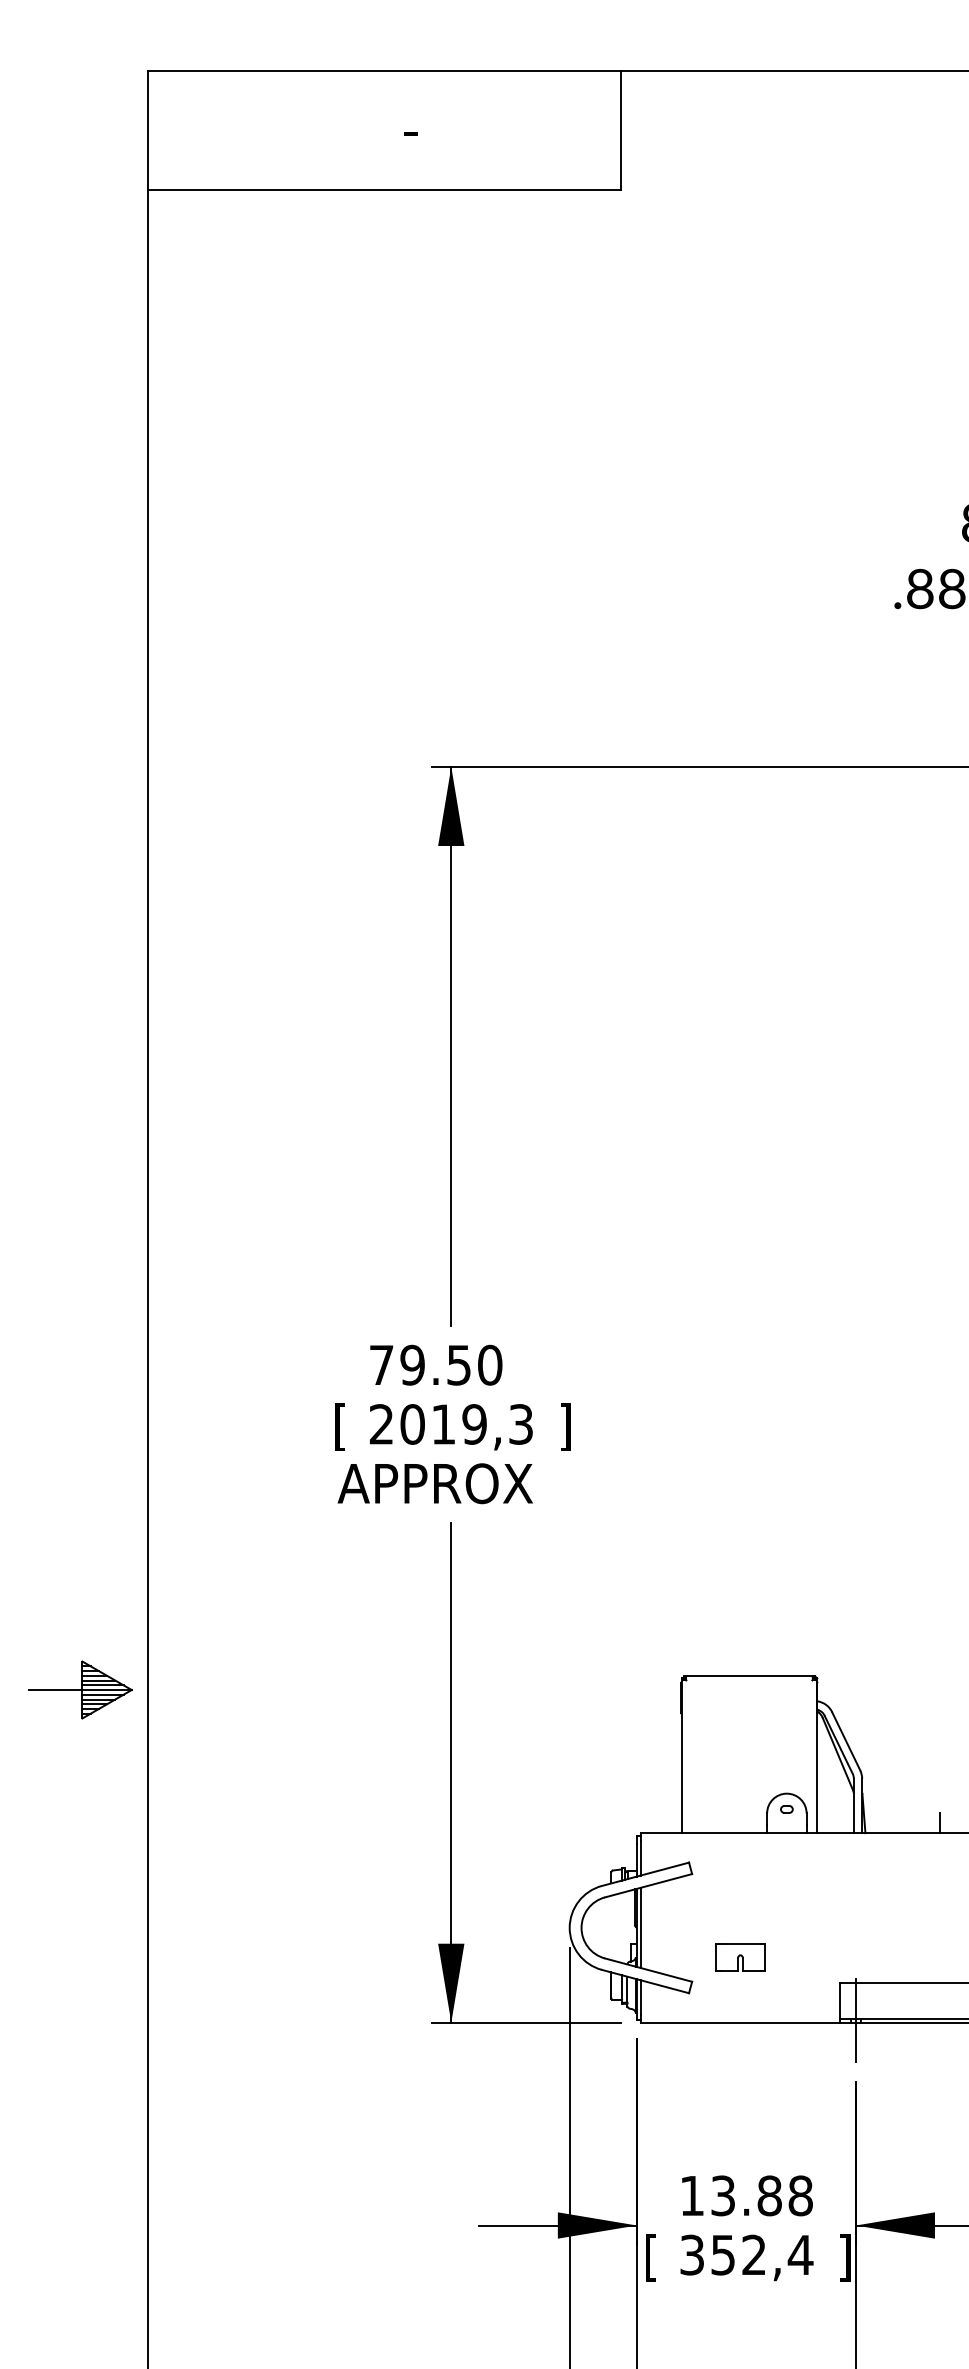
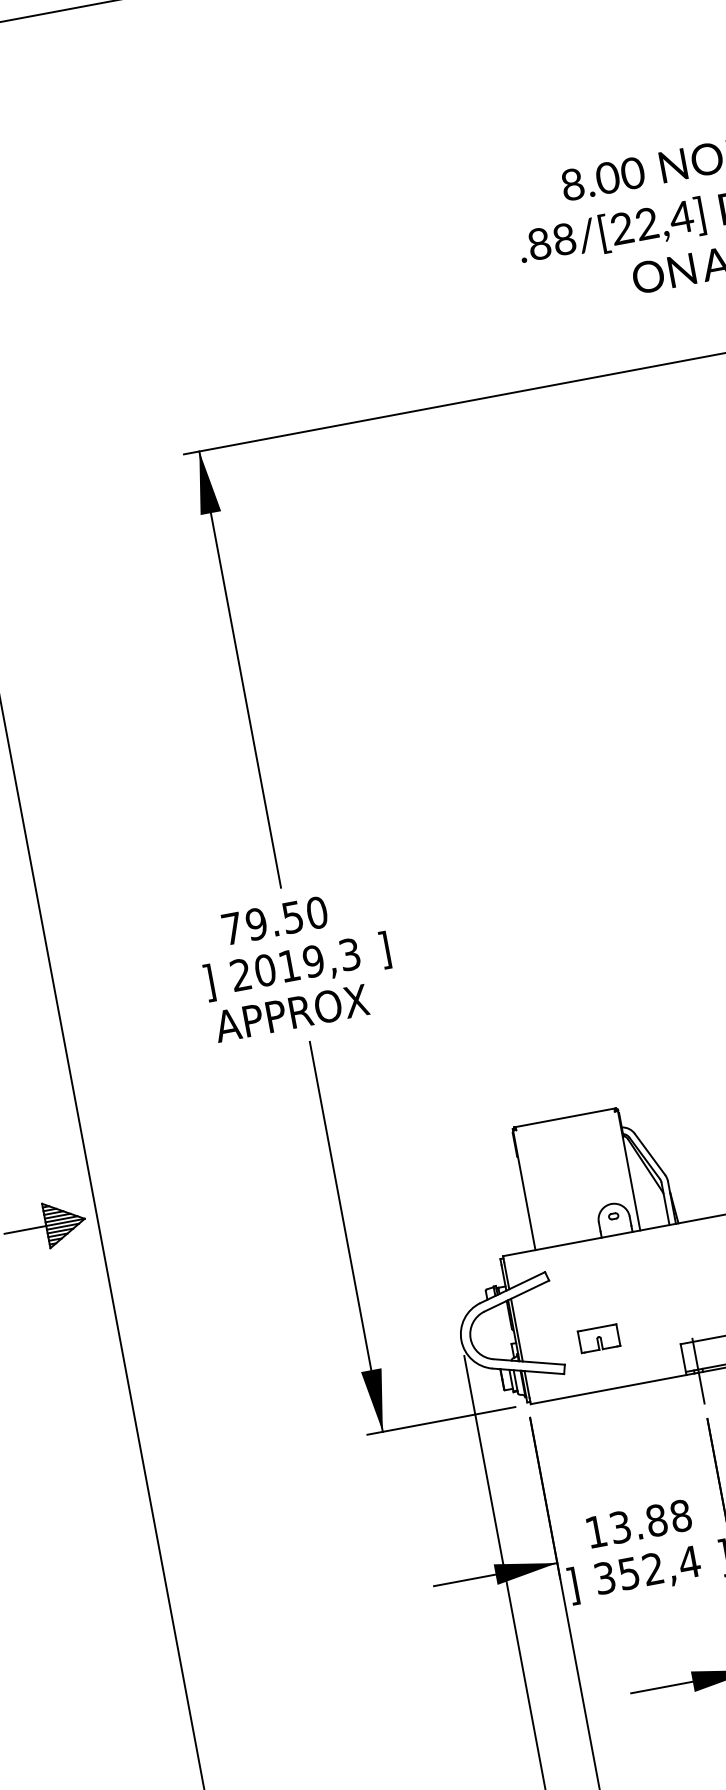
text: (340, 1426) -> (209, 982), [ -> ]
text: (651, 2257) -> (573, 1585), [ -> ]

